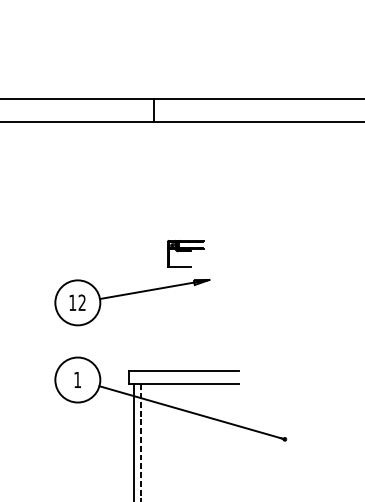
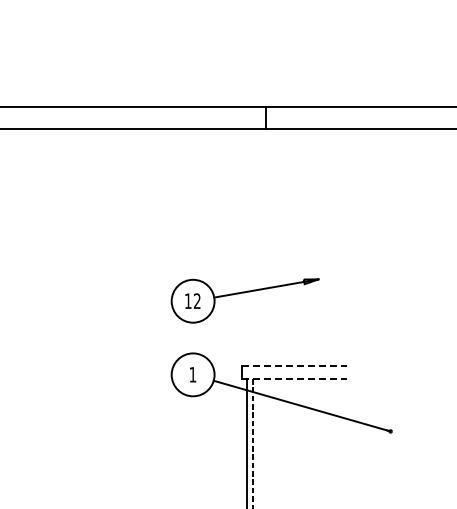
part: (185, 253) -> (295, 254), removed
line: (184, 370) -> (294, 365), solid -> dashed
line: (184, 383) -> (294, 378), solid -> dashed

